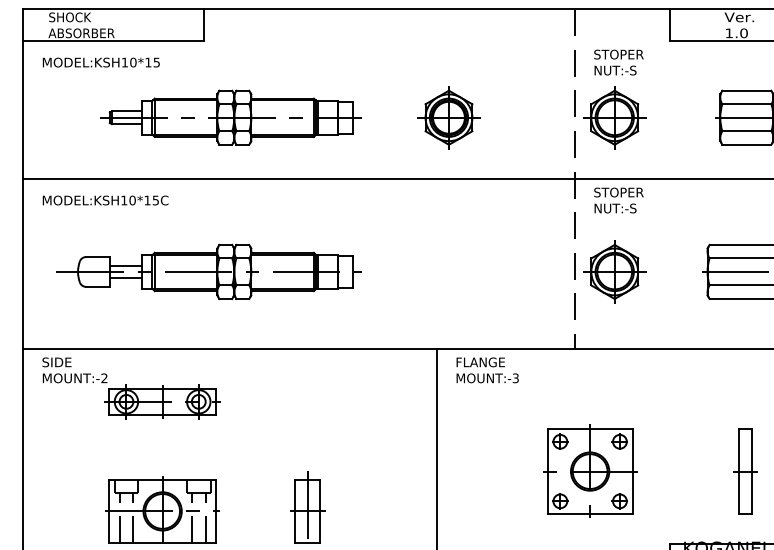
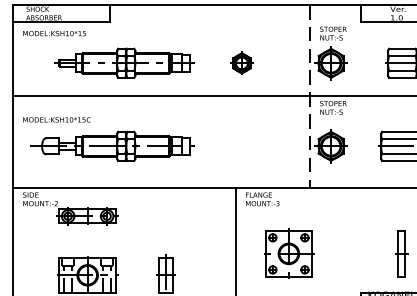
part: (448, 118) -> (241, 63), size x0.7
text: (104, 199) -> (56, 119), moved
part: (591, 470) -> (289, 253), moved

